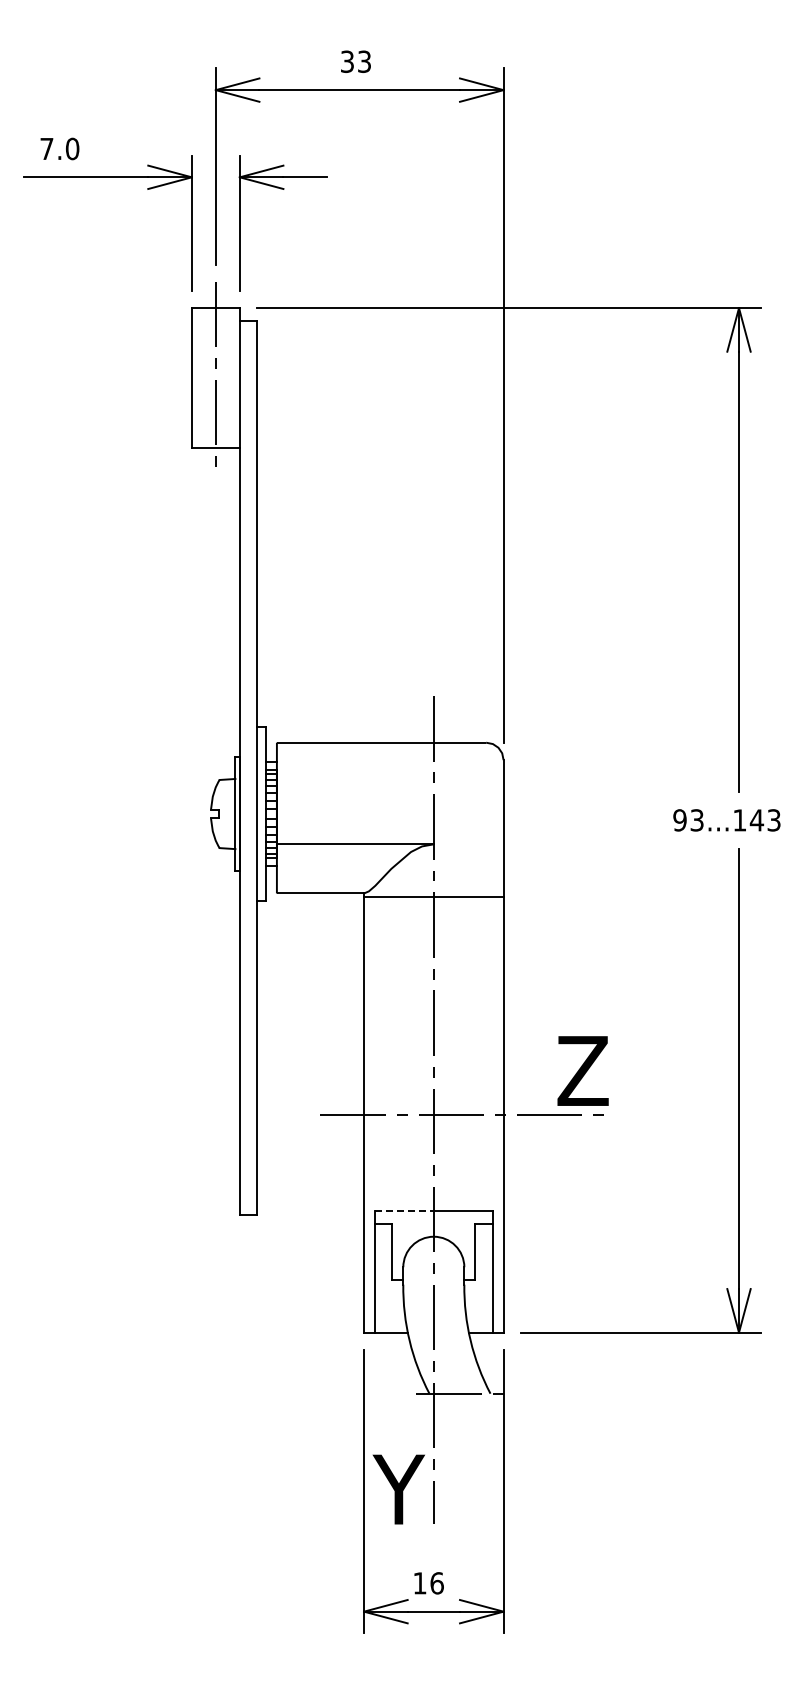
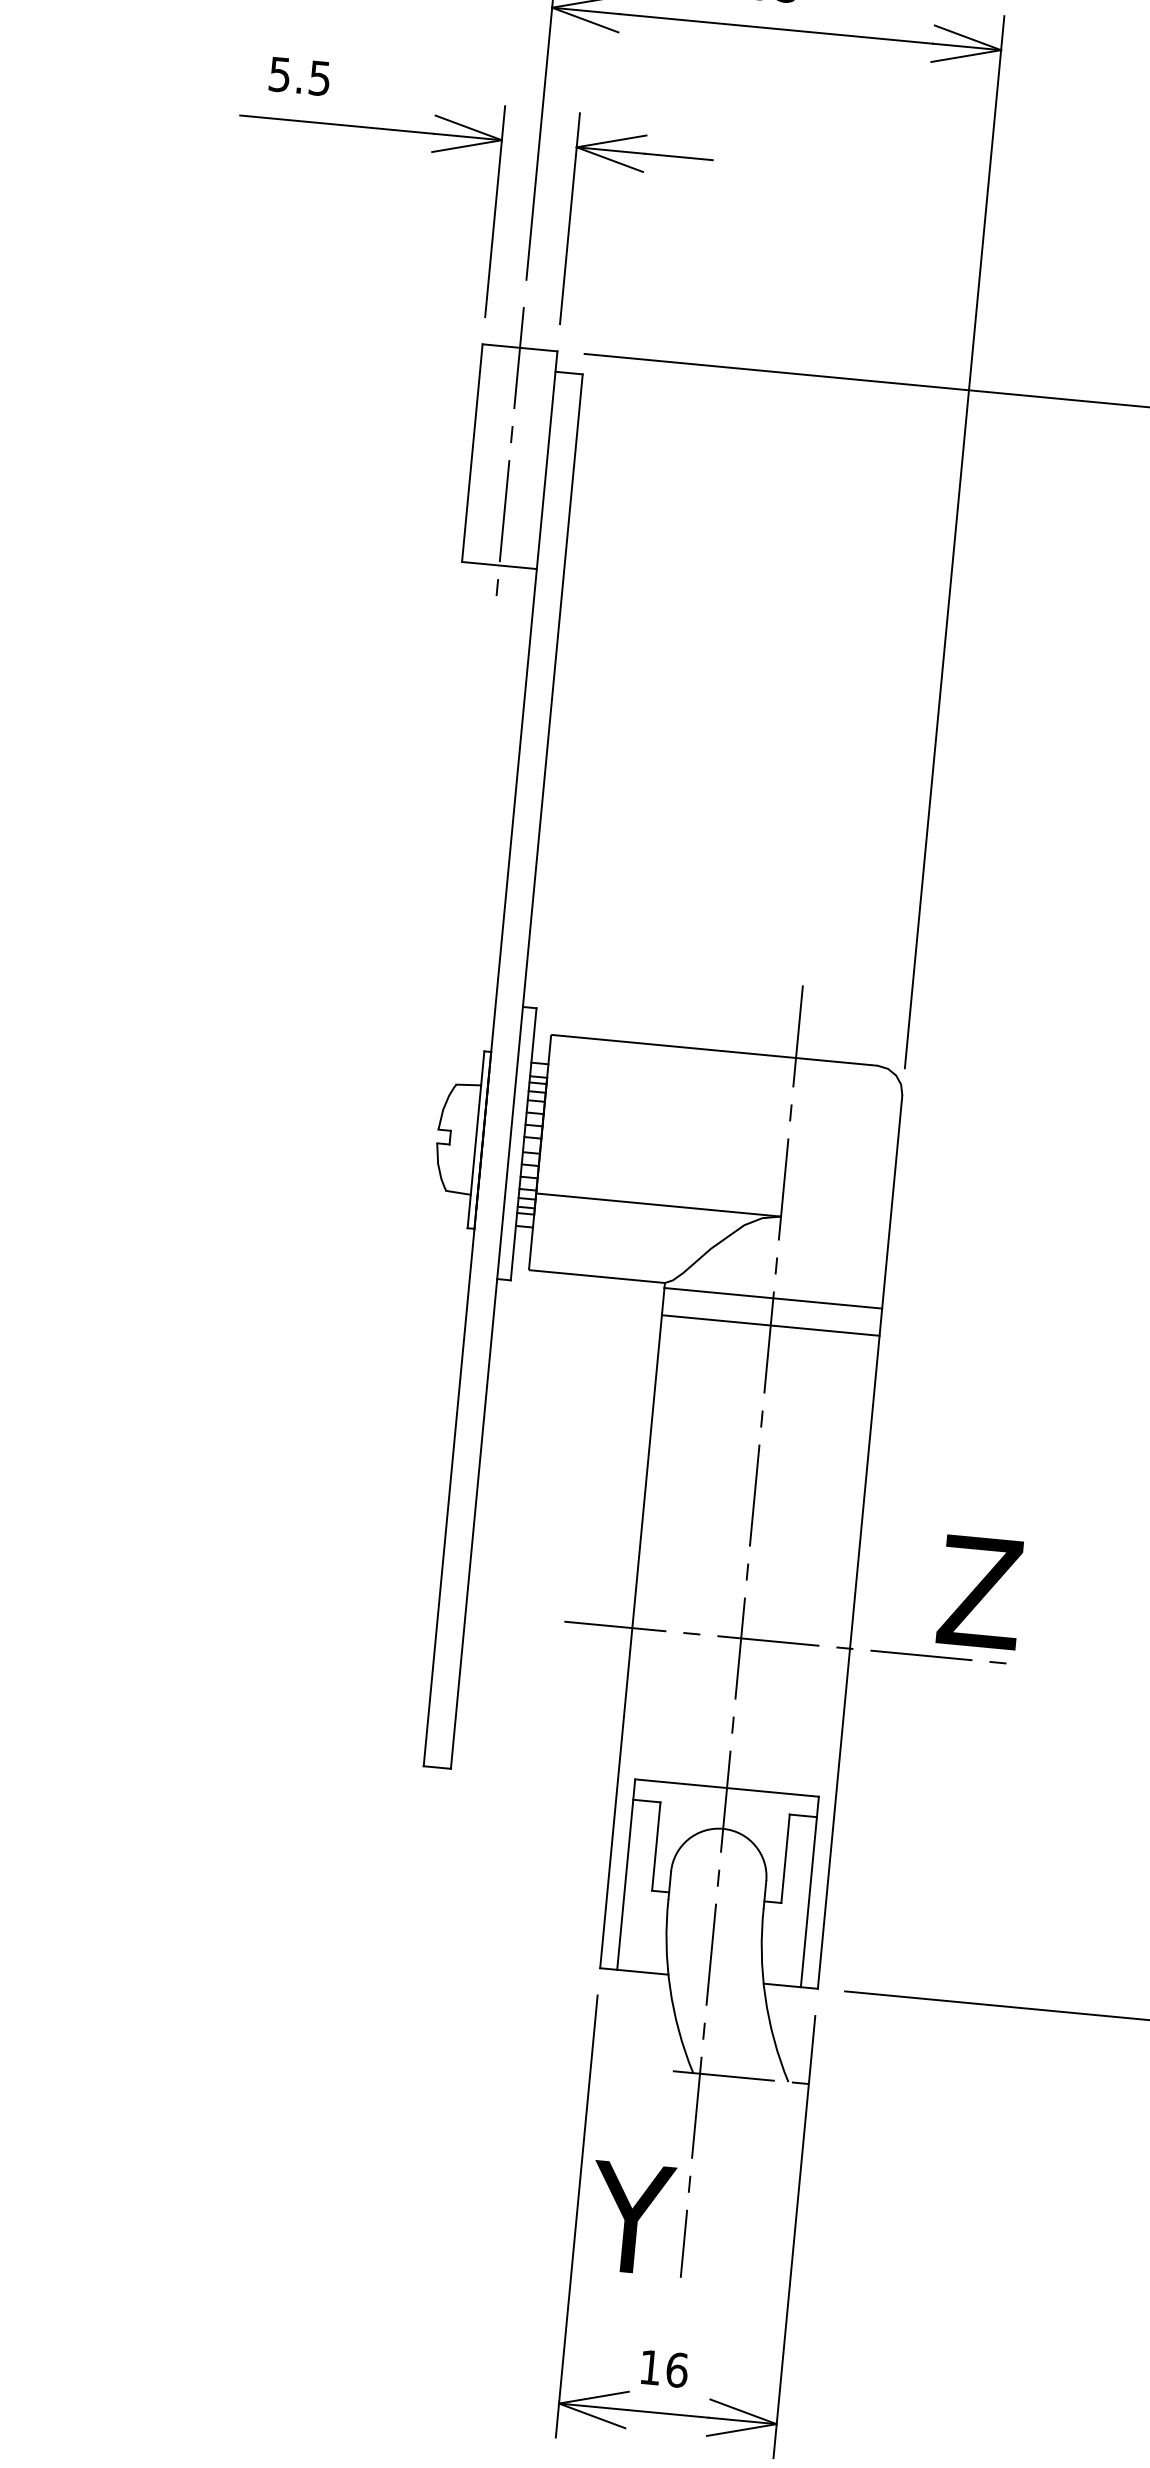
text: (59, 148) -> (299, 75), 7.0 -> 5.5
line: (433, 914) -> (770, 1326), added
line: (404, 1210) -> (681, 1783), dashed -> solid

